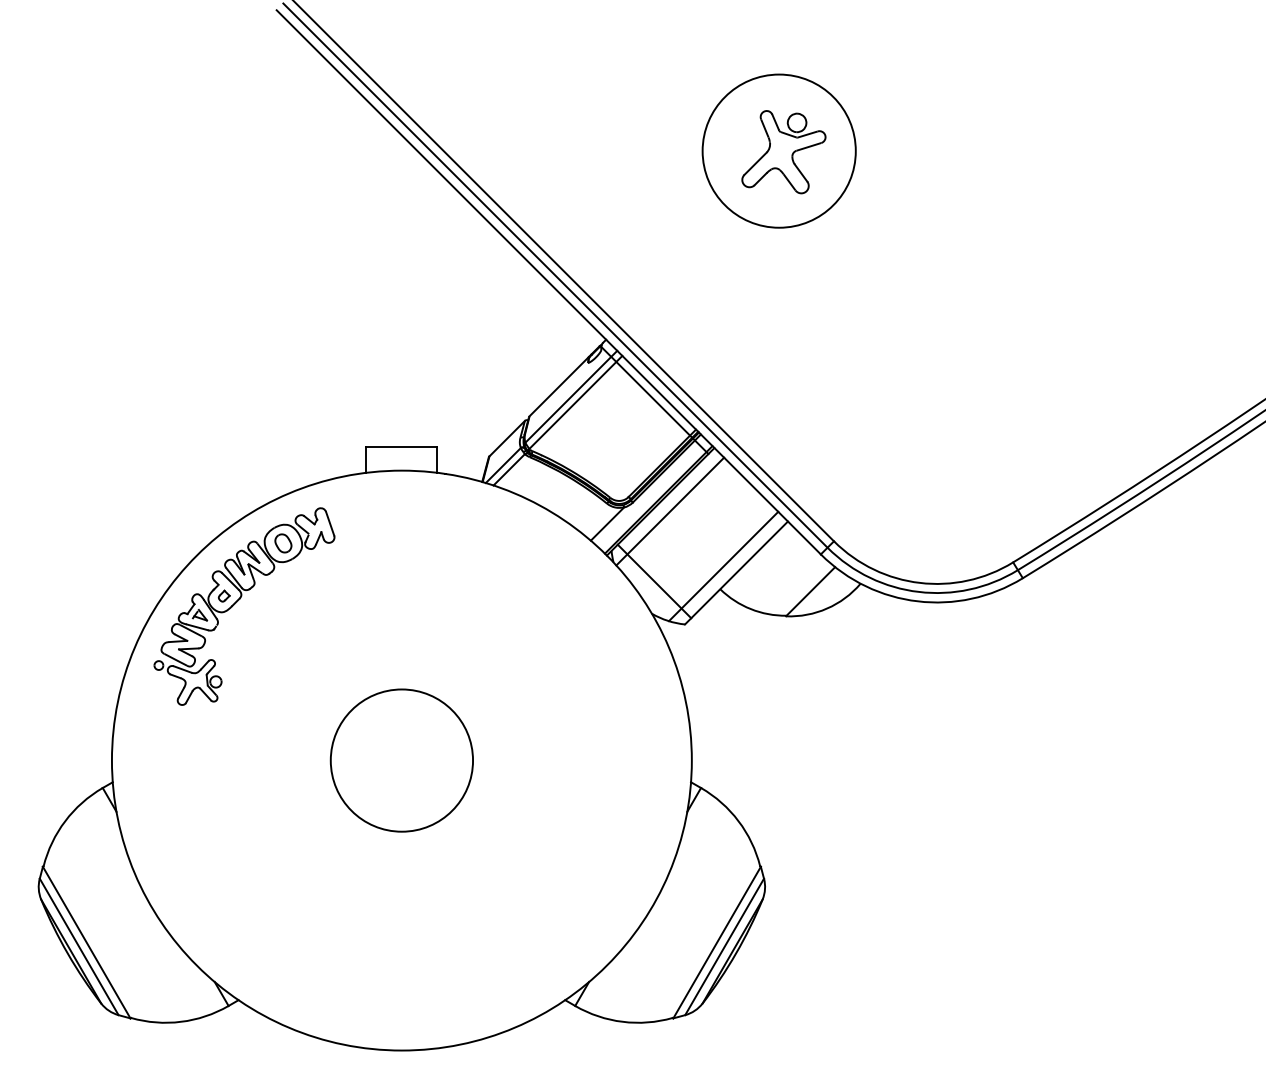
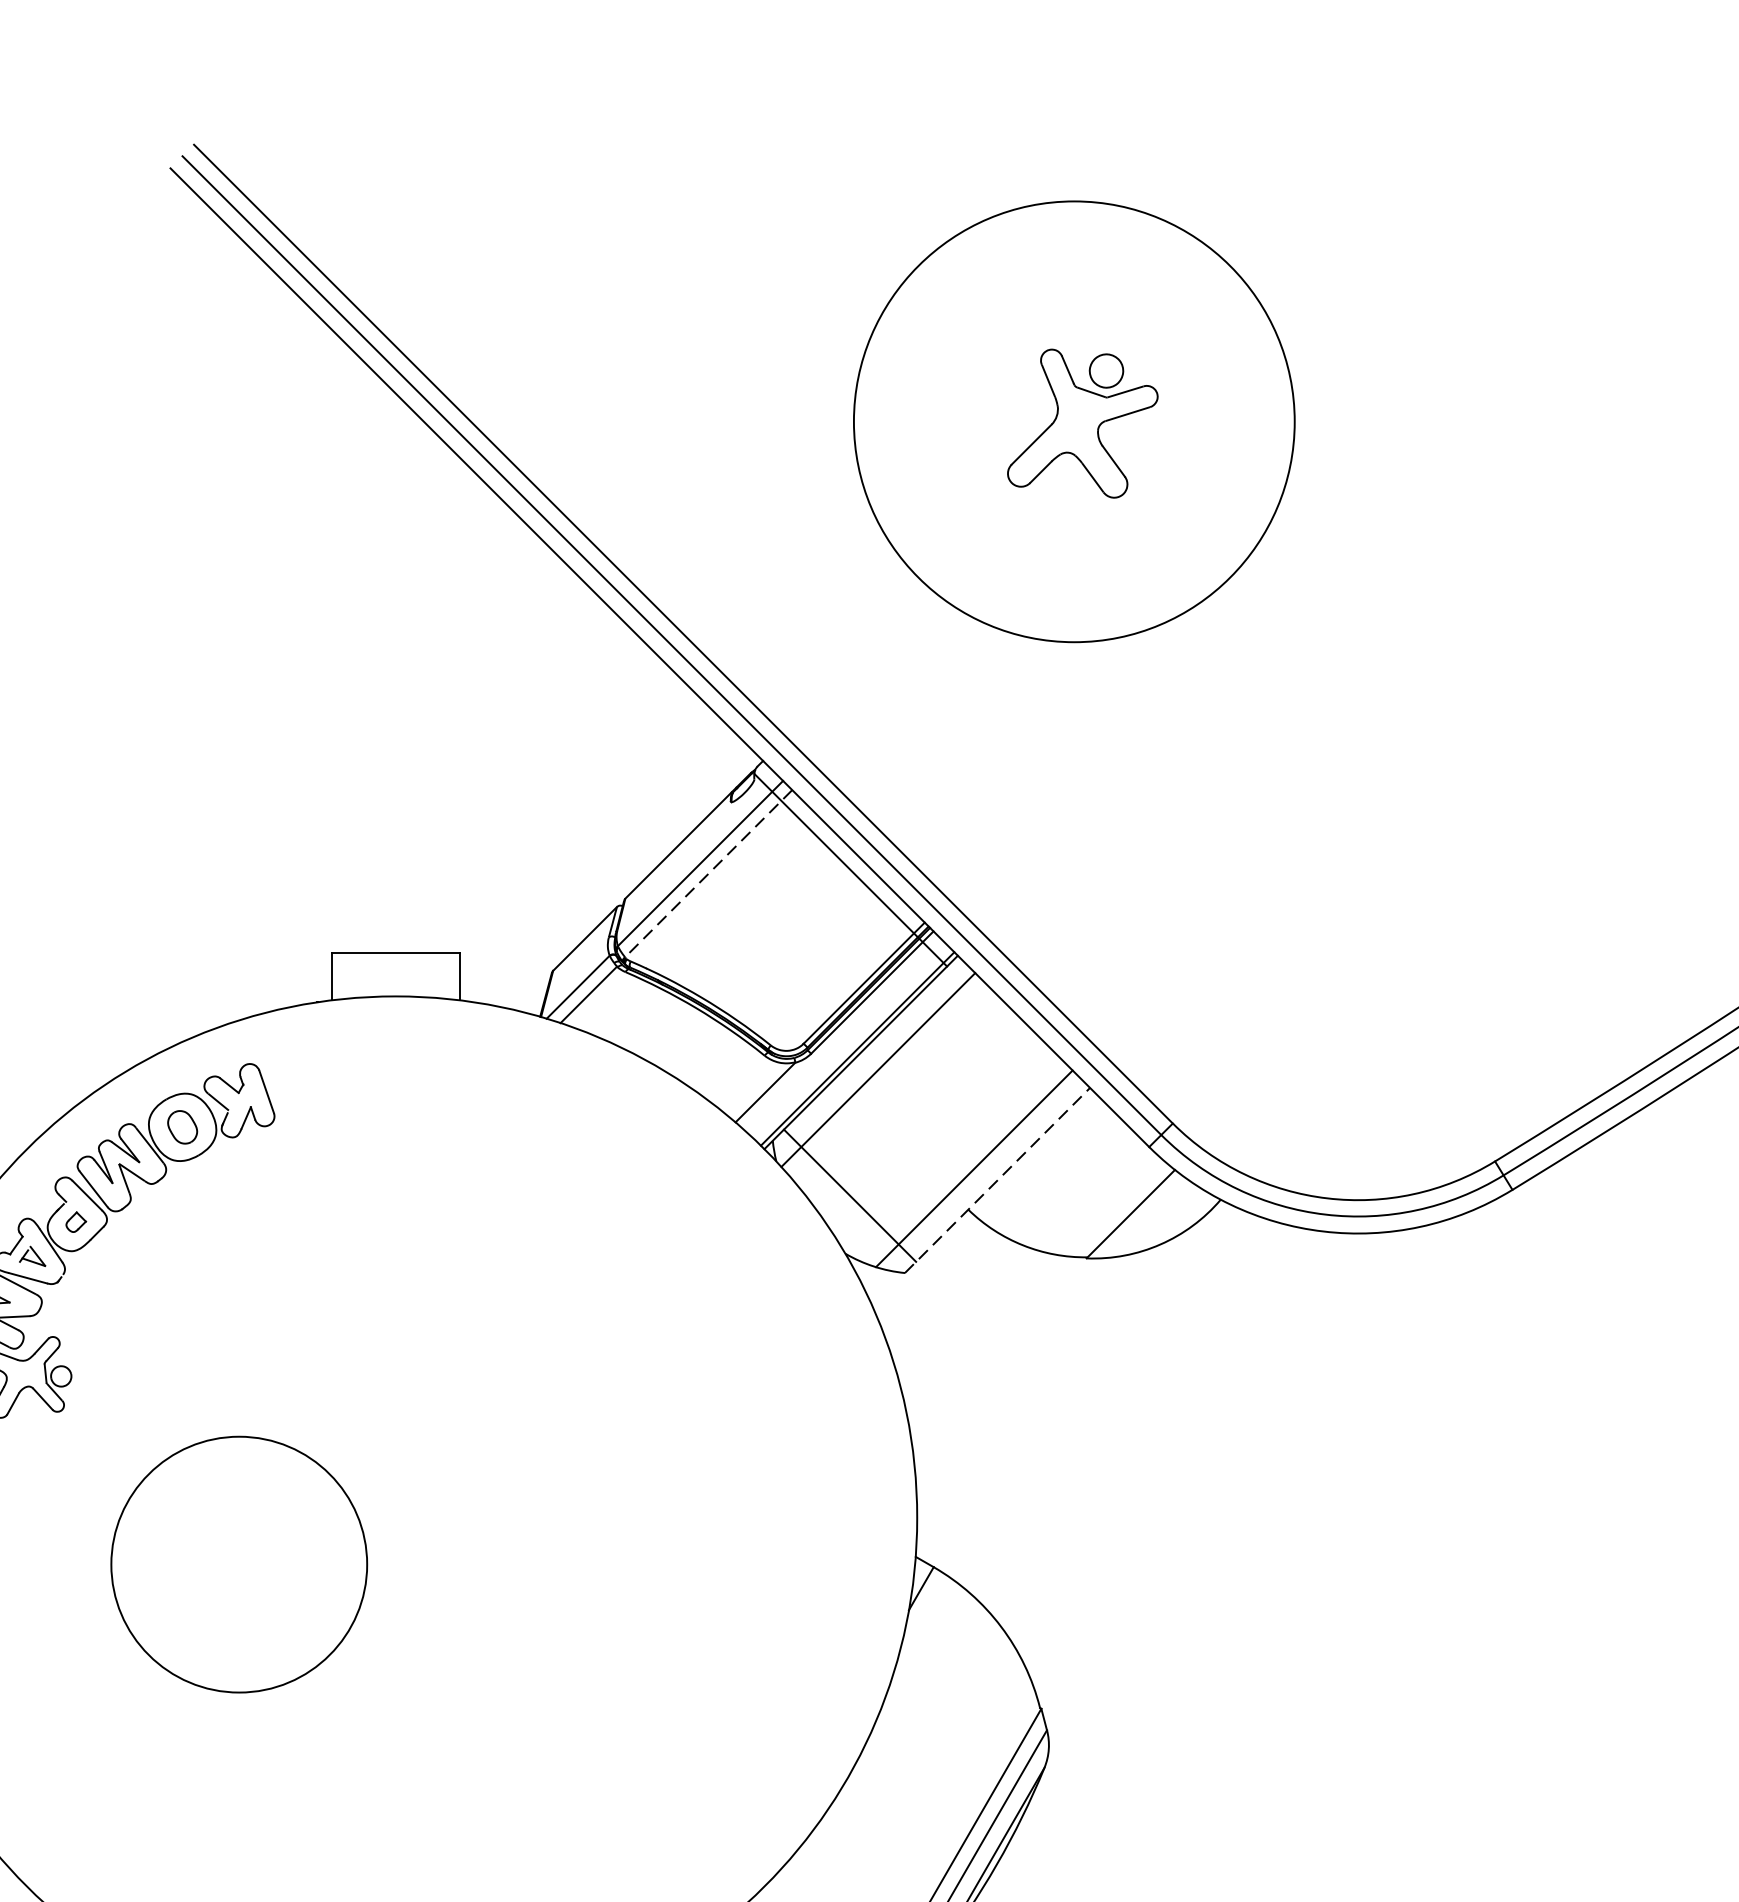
circle: (778, 150) -> (1073, 420), size x1.6
line: (575, 402) -> (707, 873), solid -> dashed
line: (736, 573) -> (997, 1181), solid -> dashed
circle: (401, 760) -> (238, 1564), moved

